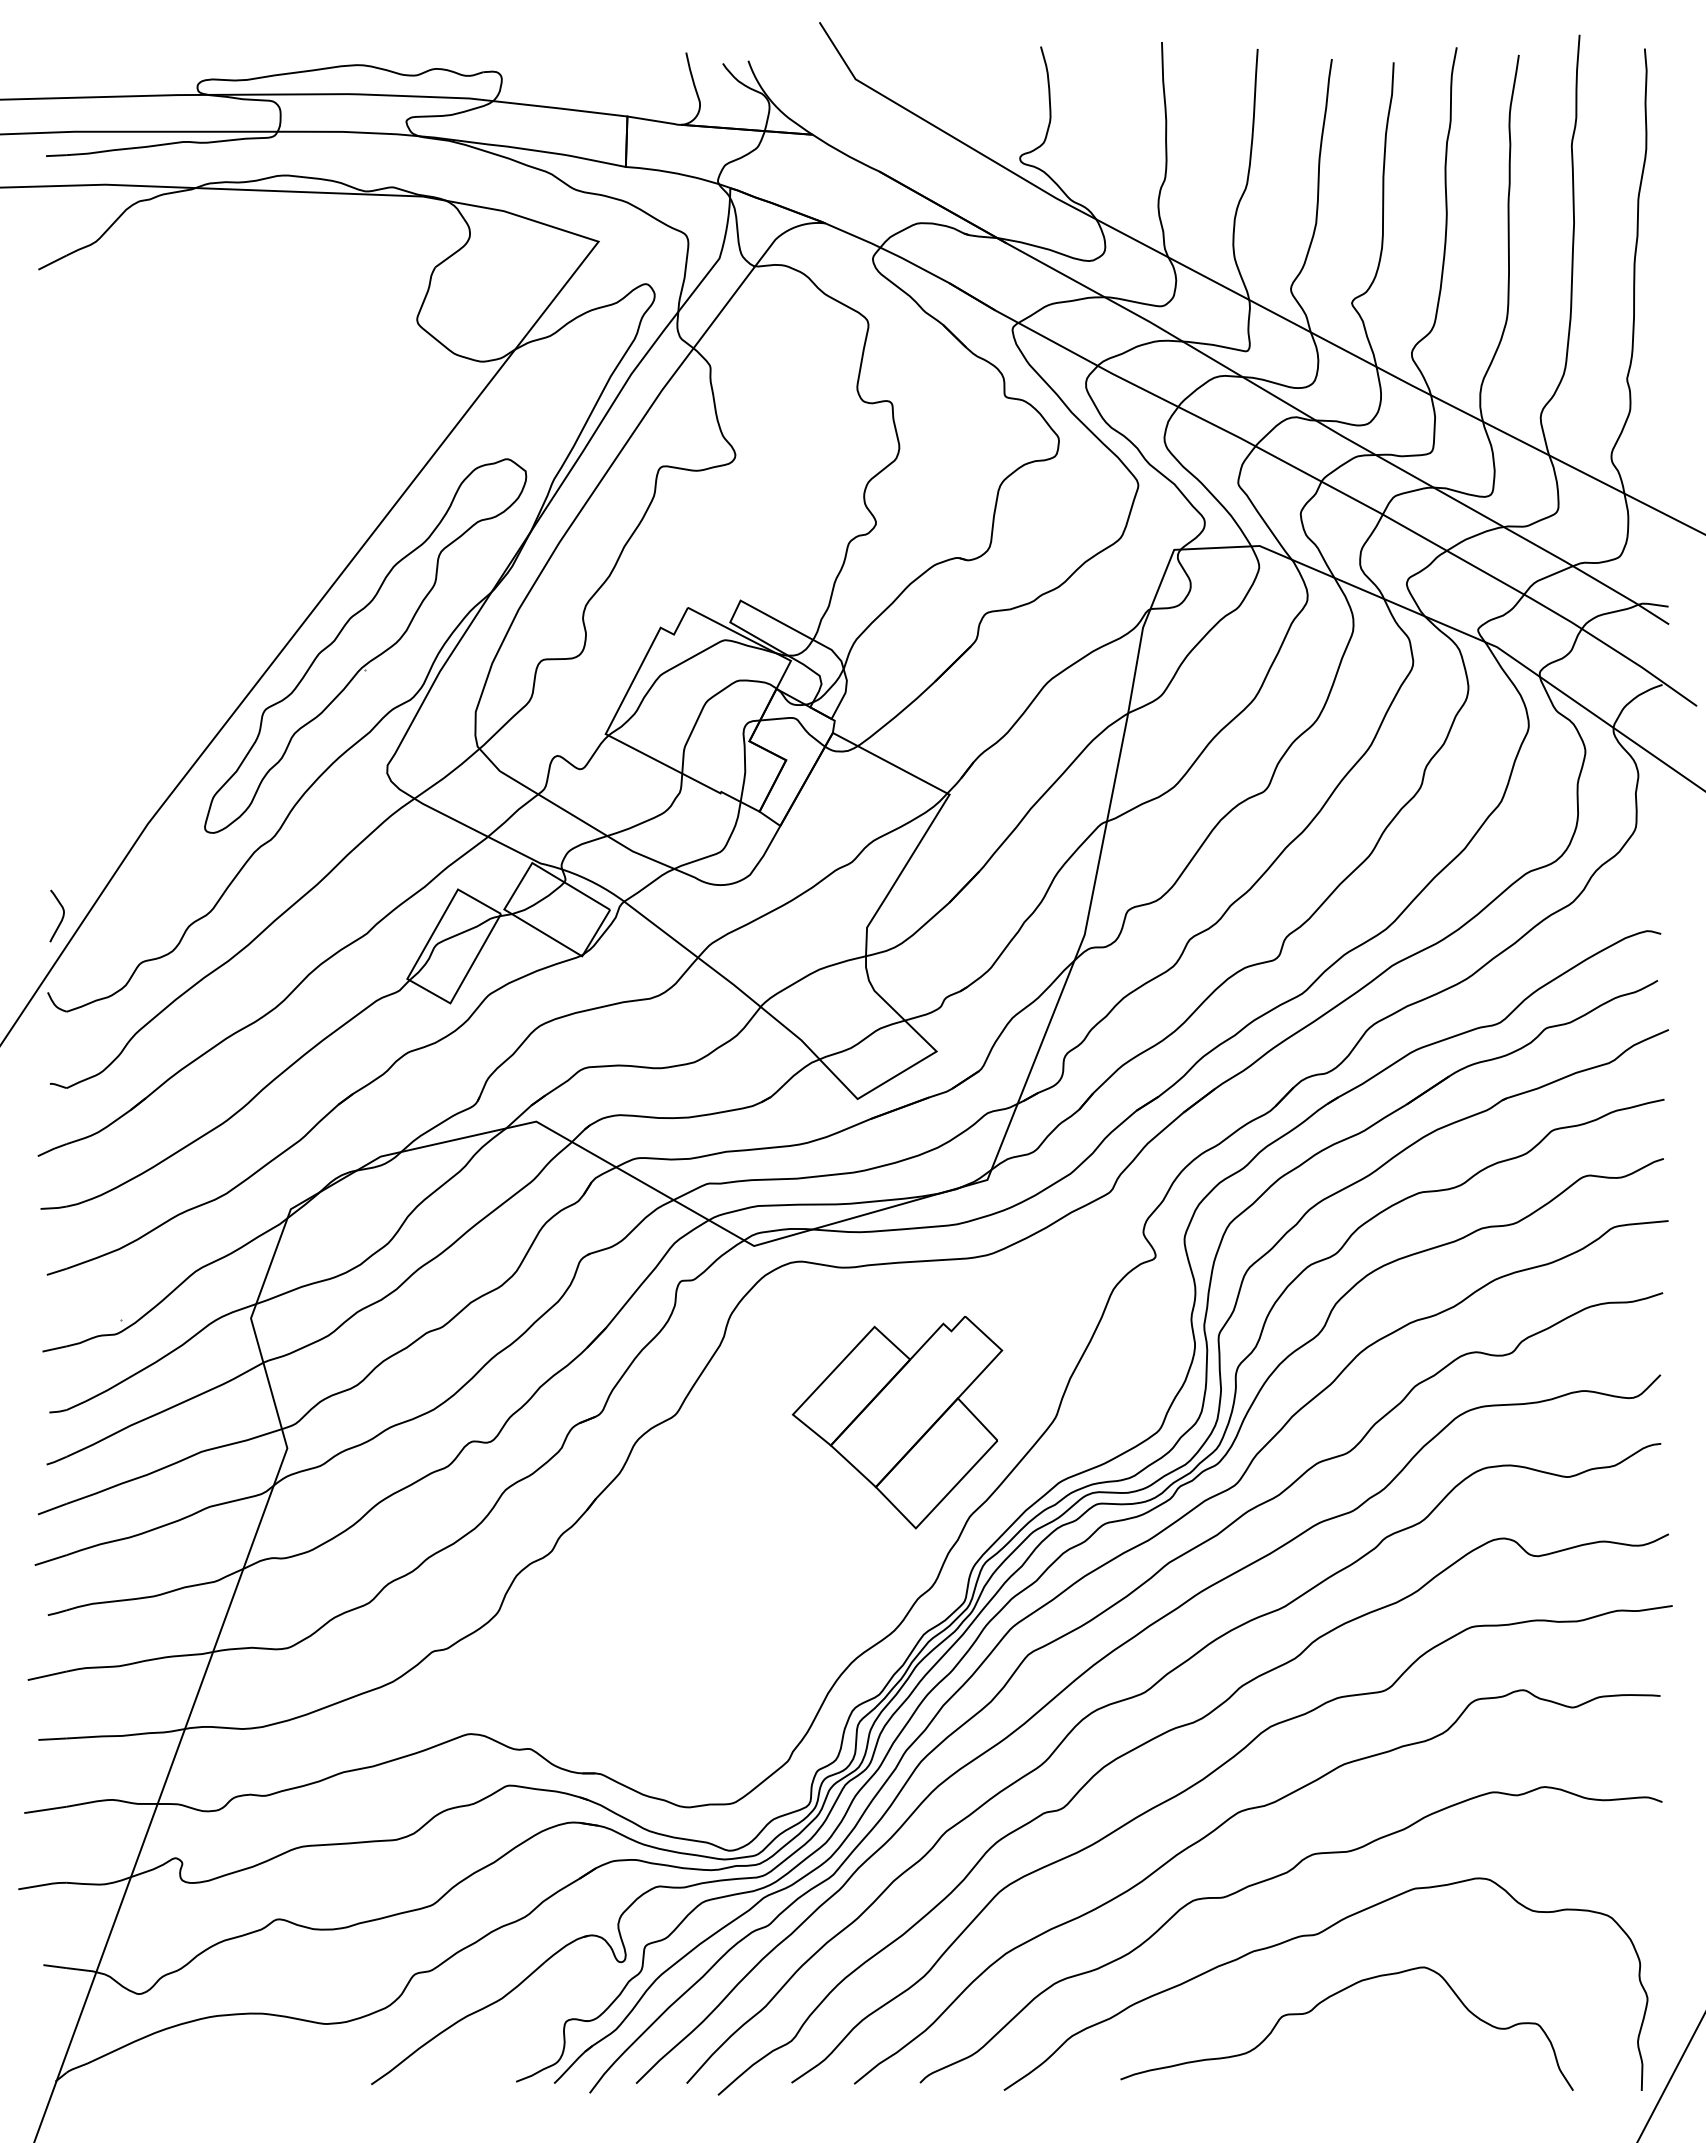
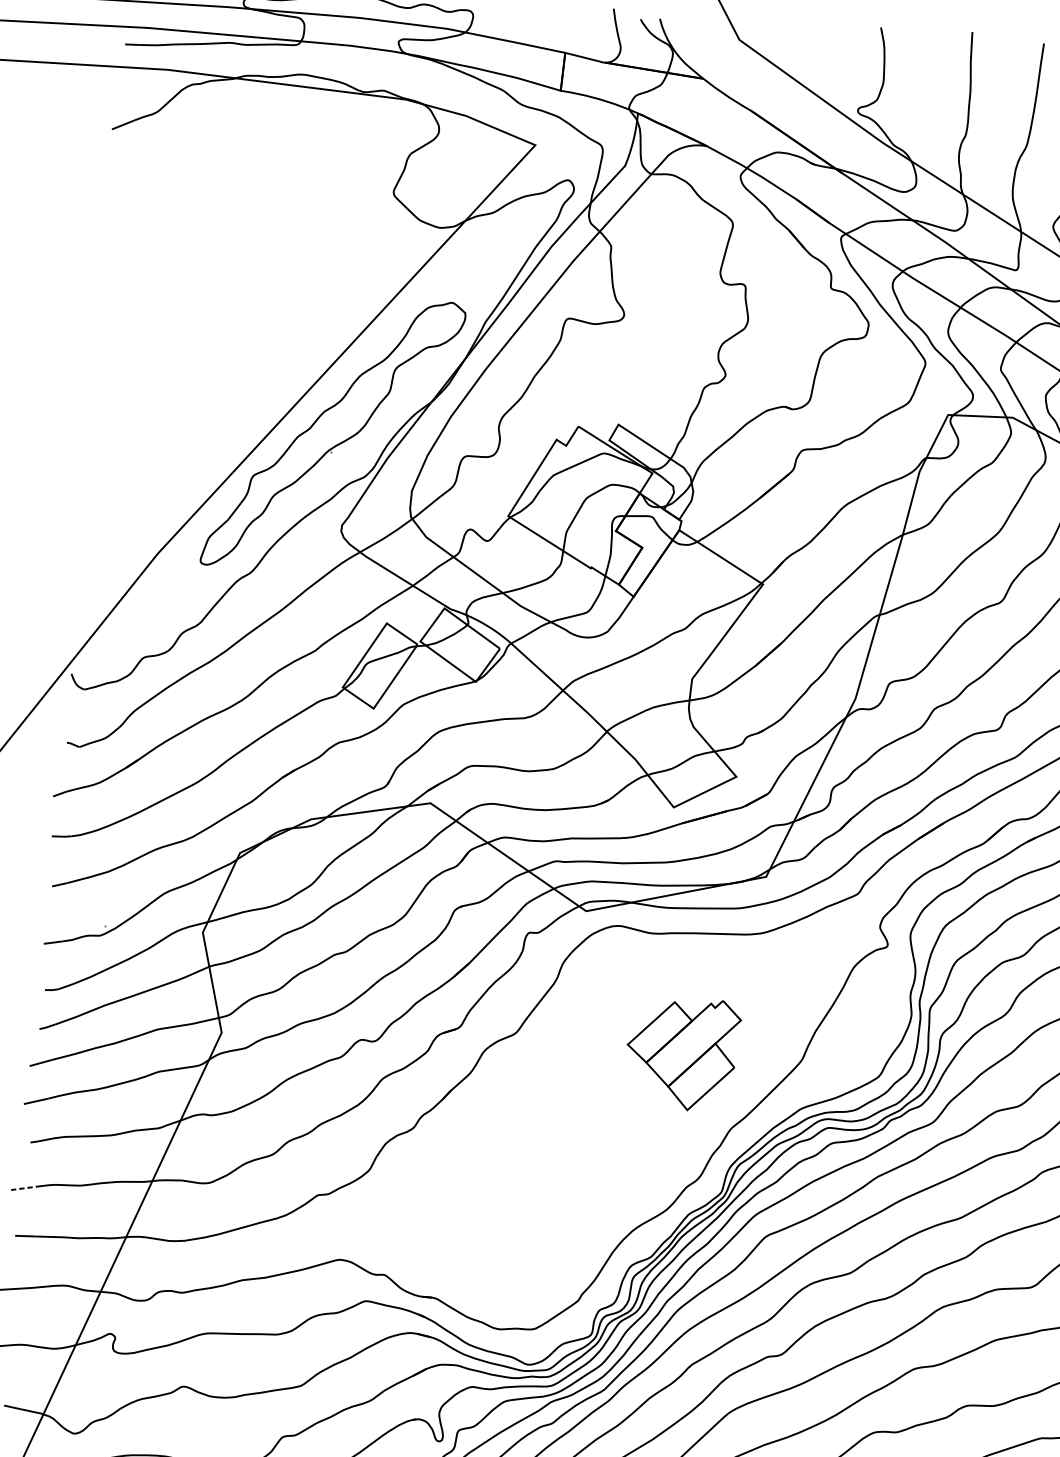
curve: (61, 918) -> (86, 619), removed
part: (897, 1422) -> (682, 1053), size x0.7
line: (47, 1675) -> (26, 1187), solid -> dashed

